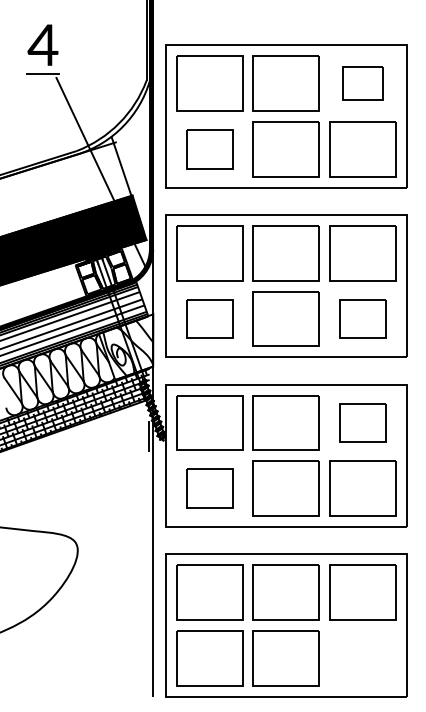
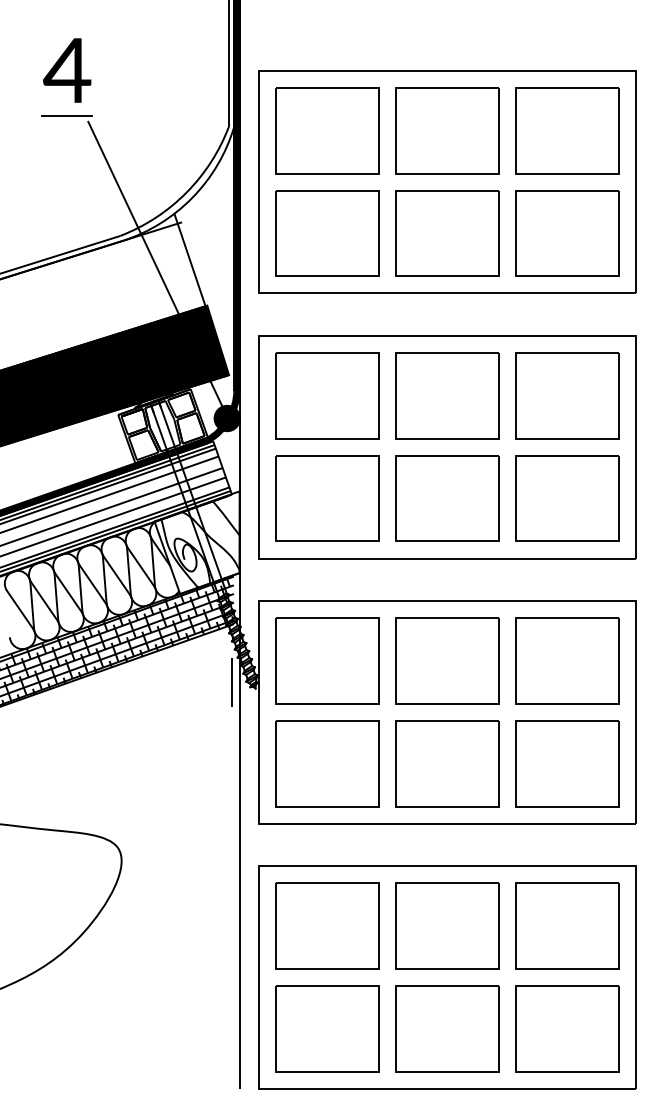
part: (362, 83) -> (566, 130), size x1.67
part: (209, 149) -> (327, 233), size x1.43
fill: (145, 267) -> (227, 418), added
part: (209, 318) -> (327, 497), size x1.43
part: (362, 318) -> (566, 497), size x1.43
part: (362, 422) -> (566, 660), size x1.43
part: (209, 488) -> (327, 763), size x1.43
part: (362, 658) -> (566, 1029), added

